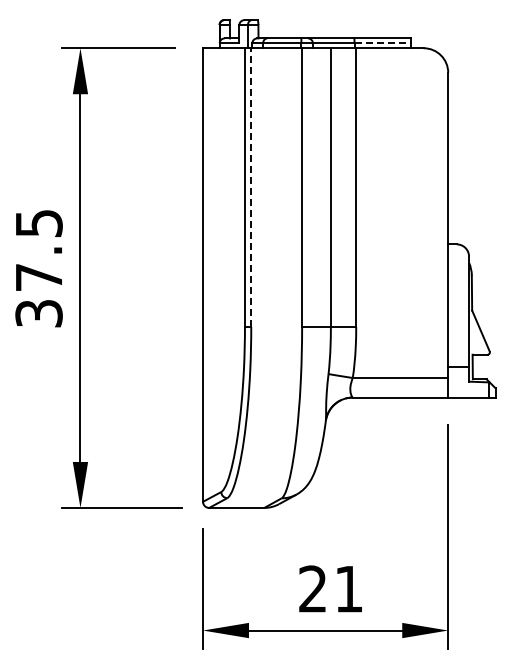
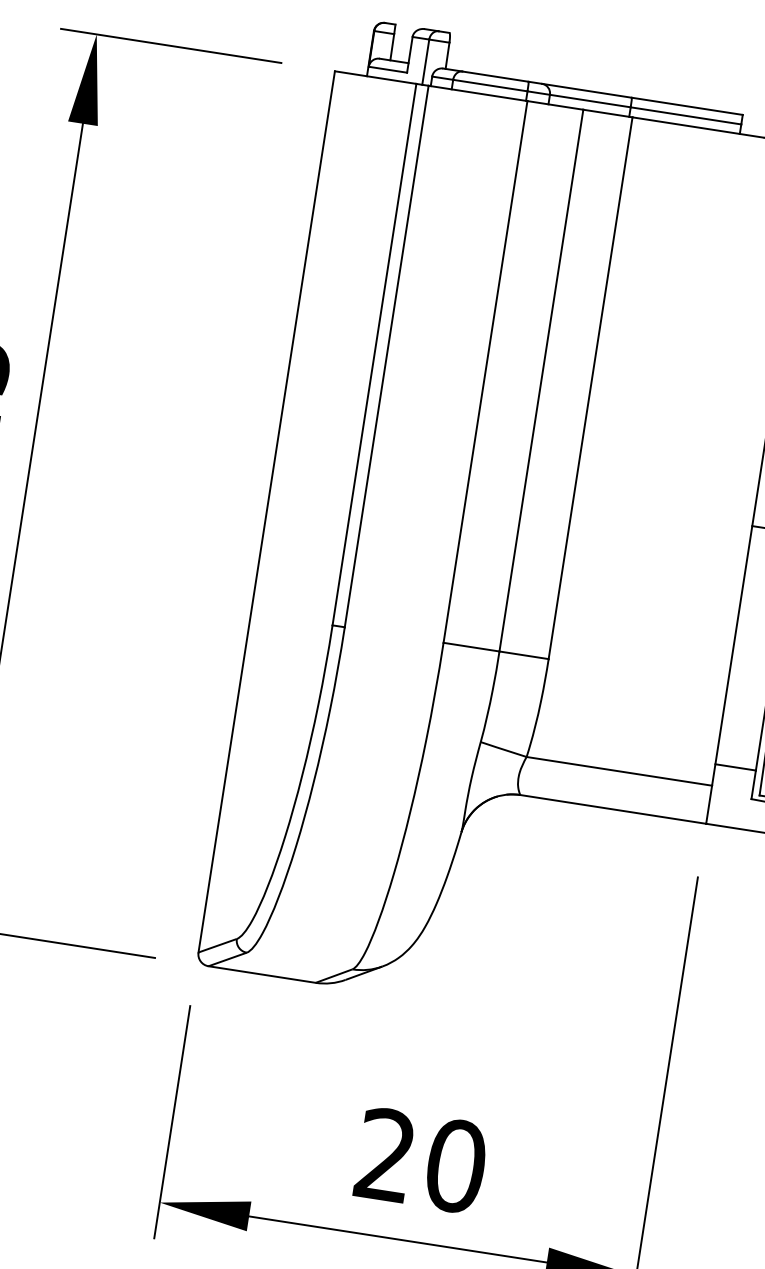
line: (383, 43) -> (686, 116), dashed -> solid
line: (251, 187) -> (387, 356), dashed -> solid
text: (349, 588) -> (456, 1164), 21 -> 20

